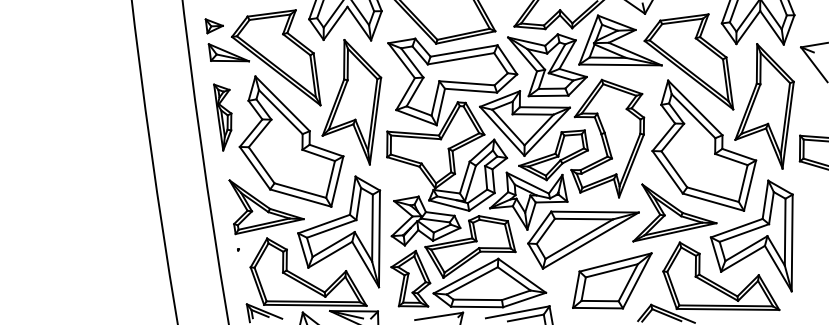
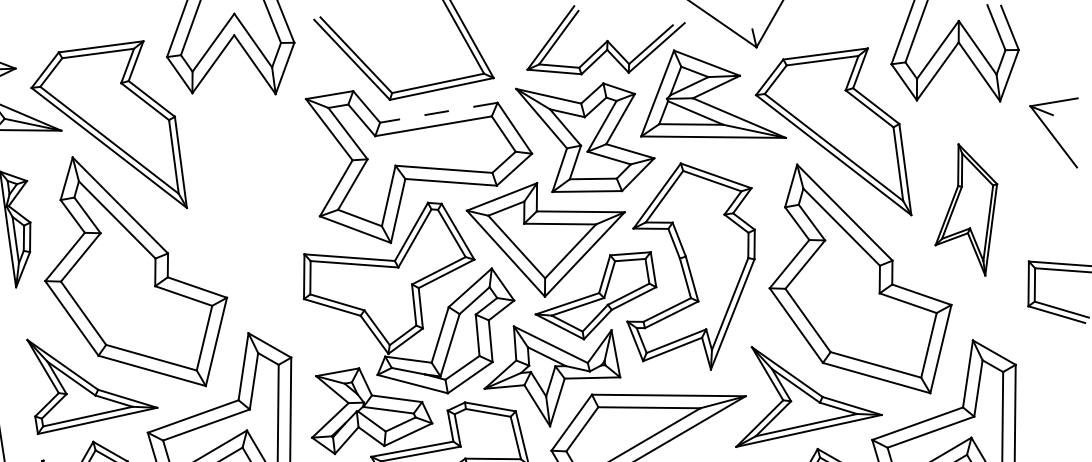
line: (464, 51) -> (439, 113), solid -> dashed
part: (351, 102) -> (241, 203), removed
part: (764, 106) -> (966, 210), size x0.6

